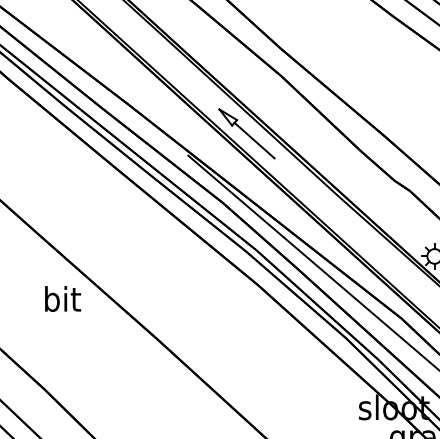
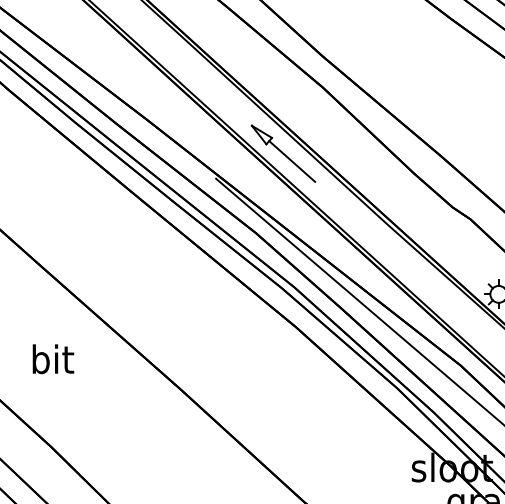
text: (63, 299) -> (53, 359), moved

